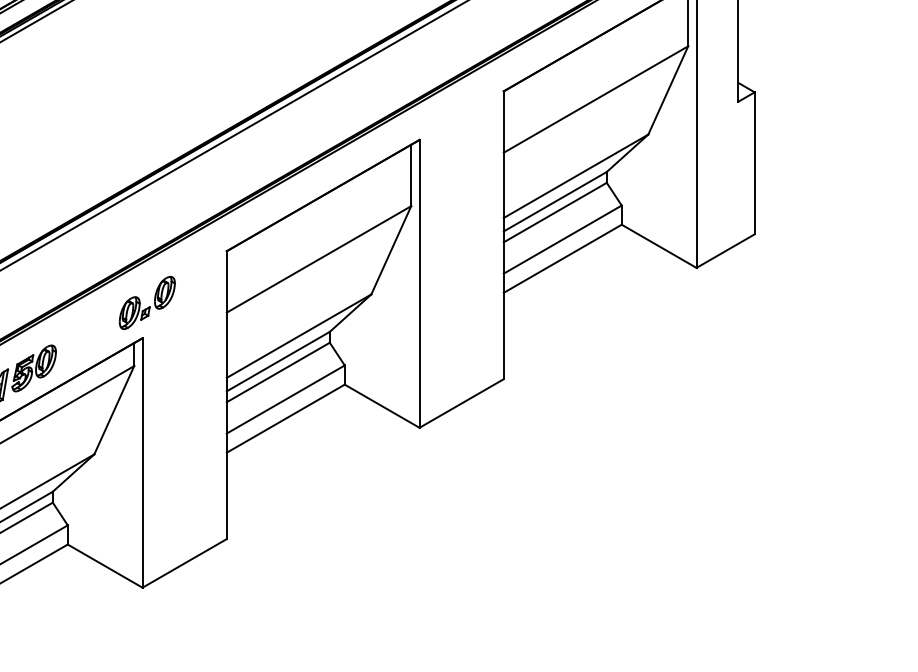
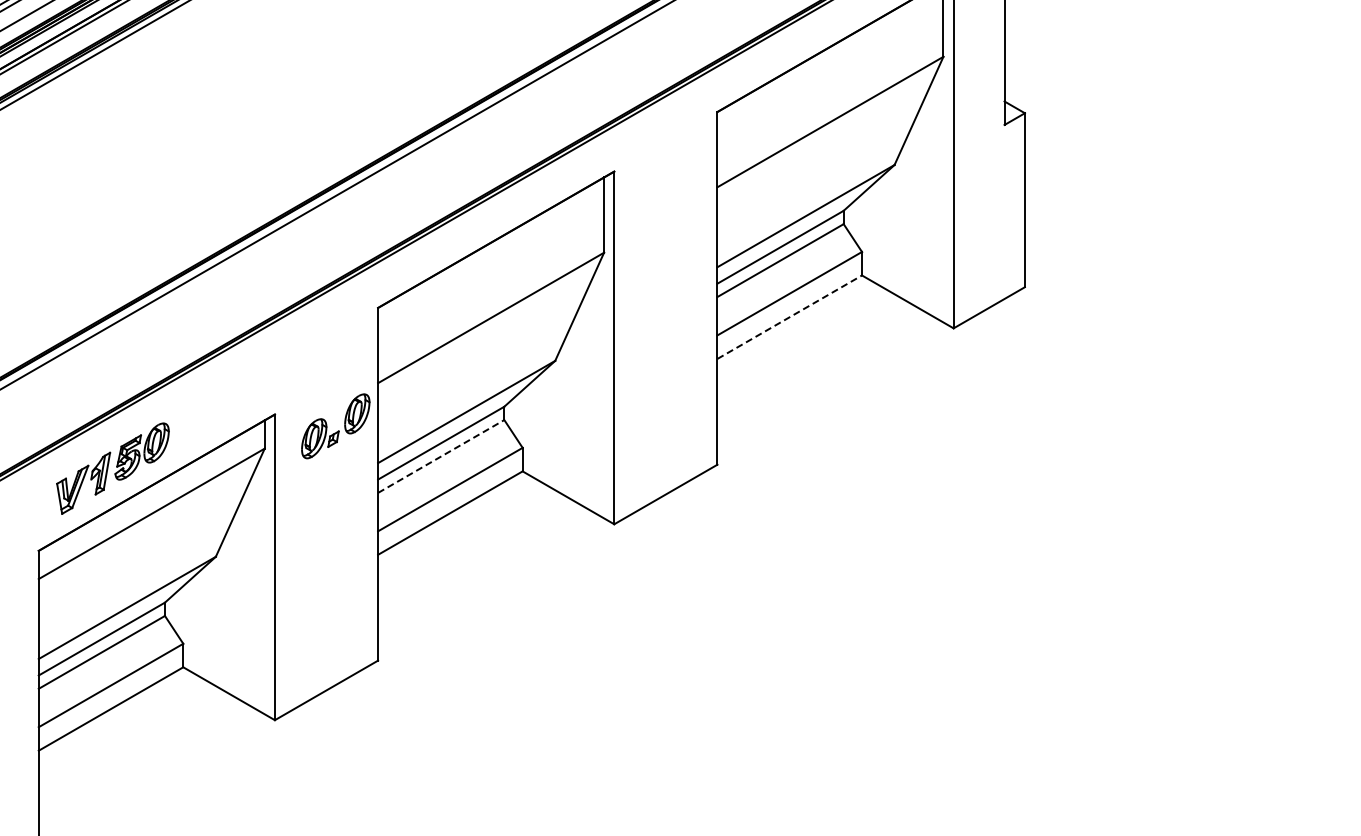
line: (563, 258) -> (790, 316), solid -> dashed
part: (147, 303) -> (335, 426), moved
line: (278, 372) -> (441, 456), solid -> dashed

